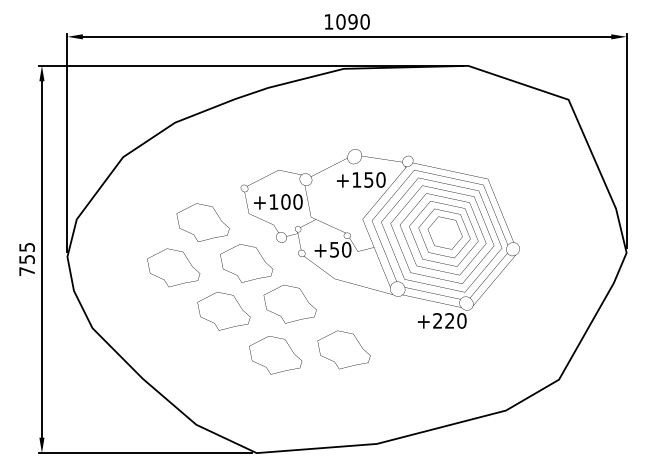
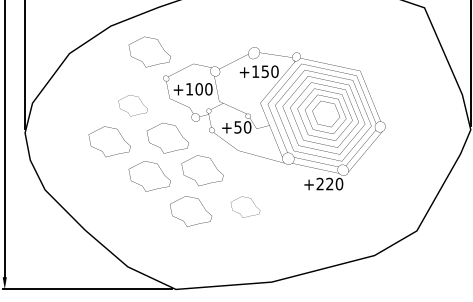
part: (223, 155) -> (149, 52), added
part: (202, 222) -> (132, 105), size x0.7
part: (343, 349) -> (245, 206), size x0.7

